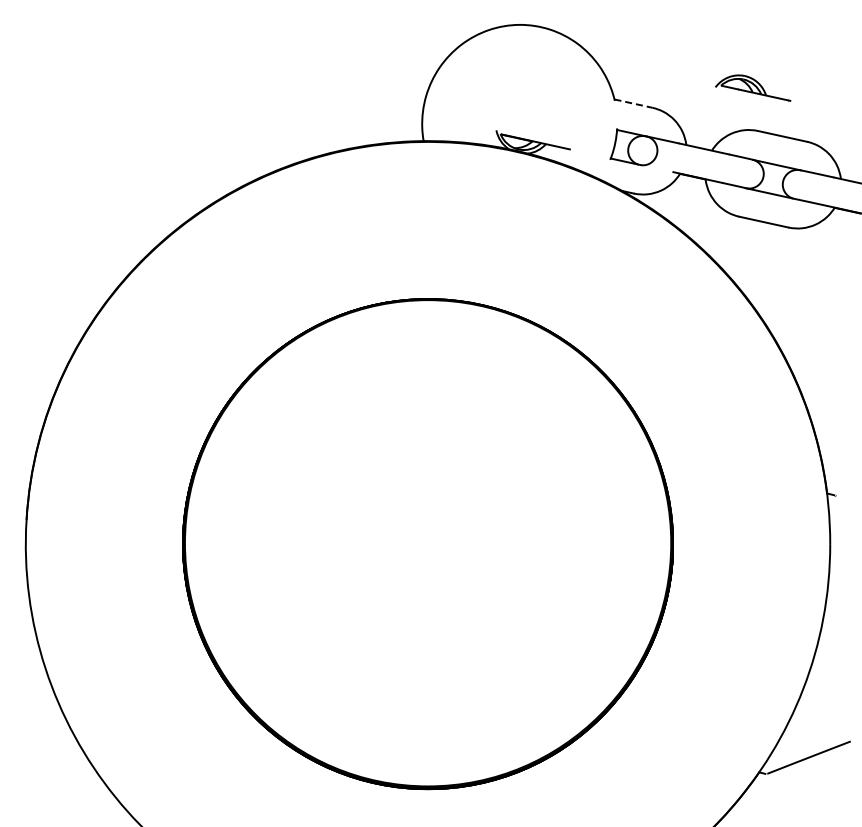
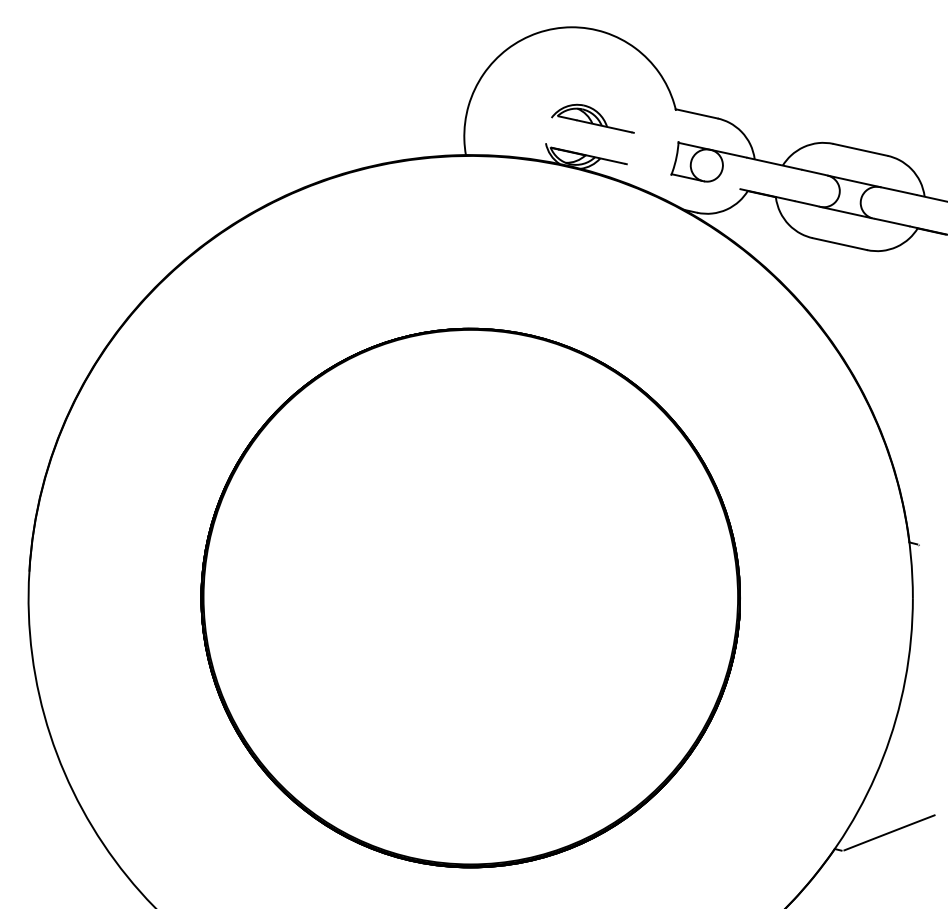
part: (753, 87) -> (593, 118), moved
line: (633, 103) -> (696, 113), dashed -> solid

